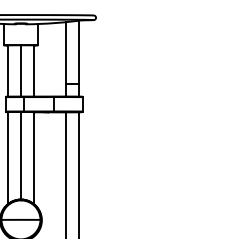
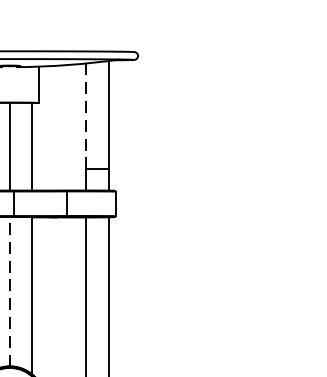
line: (65, 53) -> (85, 116), solid -> dashed
line: (20, 155) -> (9, 291), solid -> dashed

